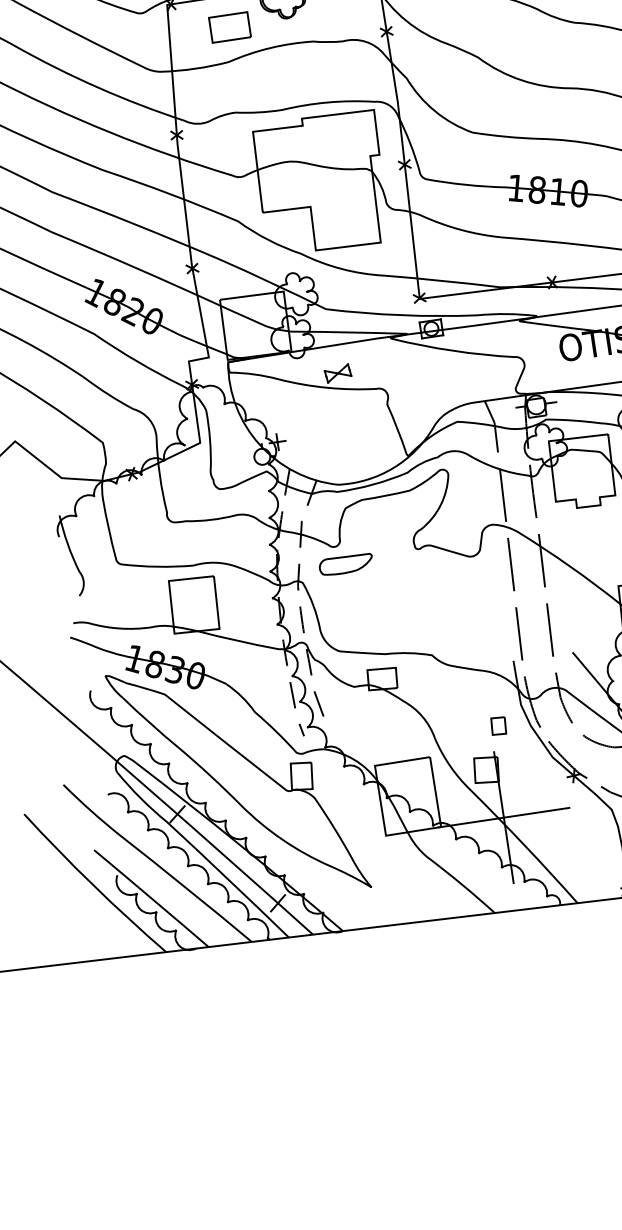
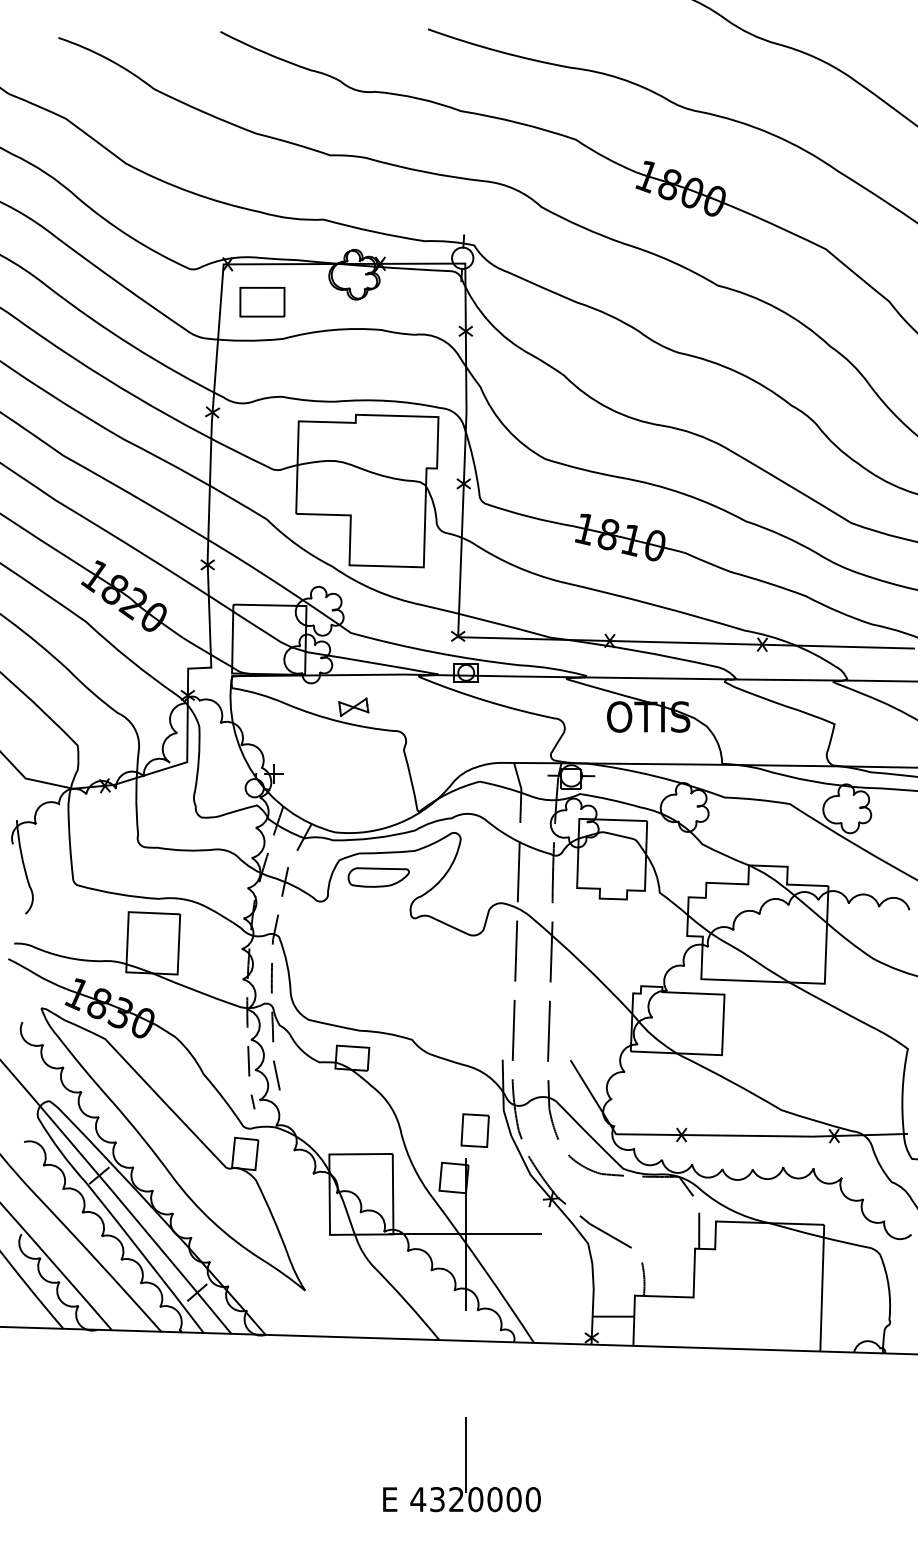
part: (229, 26) -> (262, 301), moved
part: (345, 564) -> (378, 877), moved
part: (498, 726) -> (474, 1130), size x1.67
part: (530, 1018) -> (461, 1464), added

